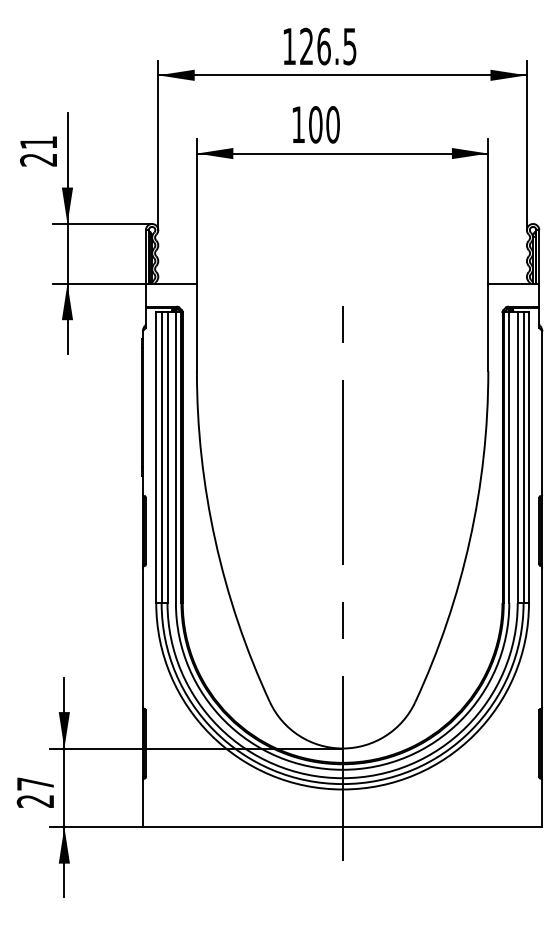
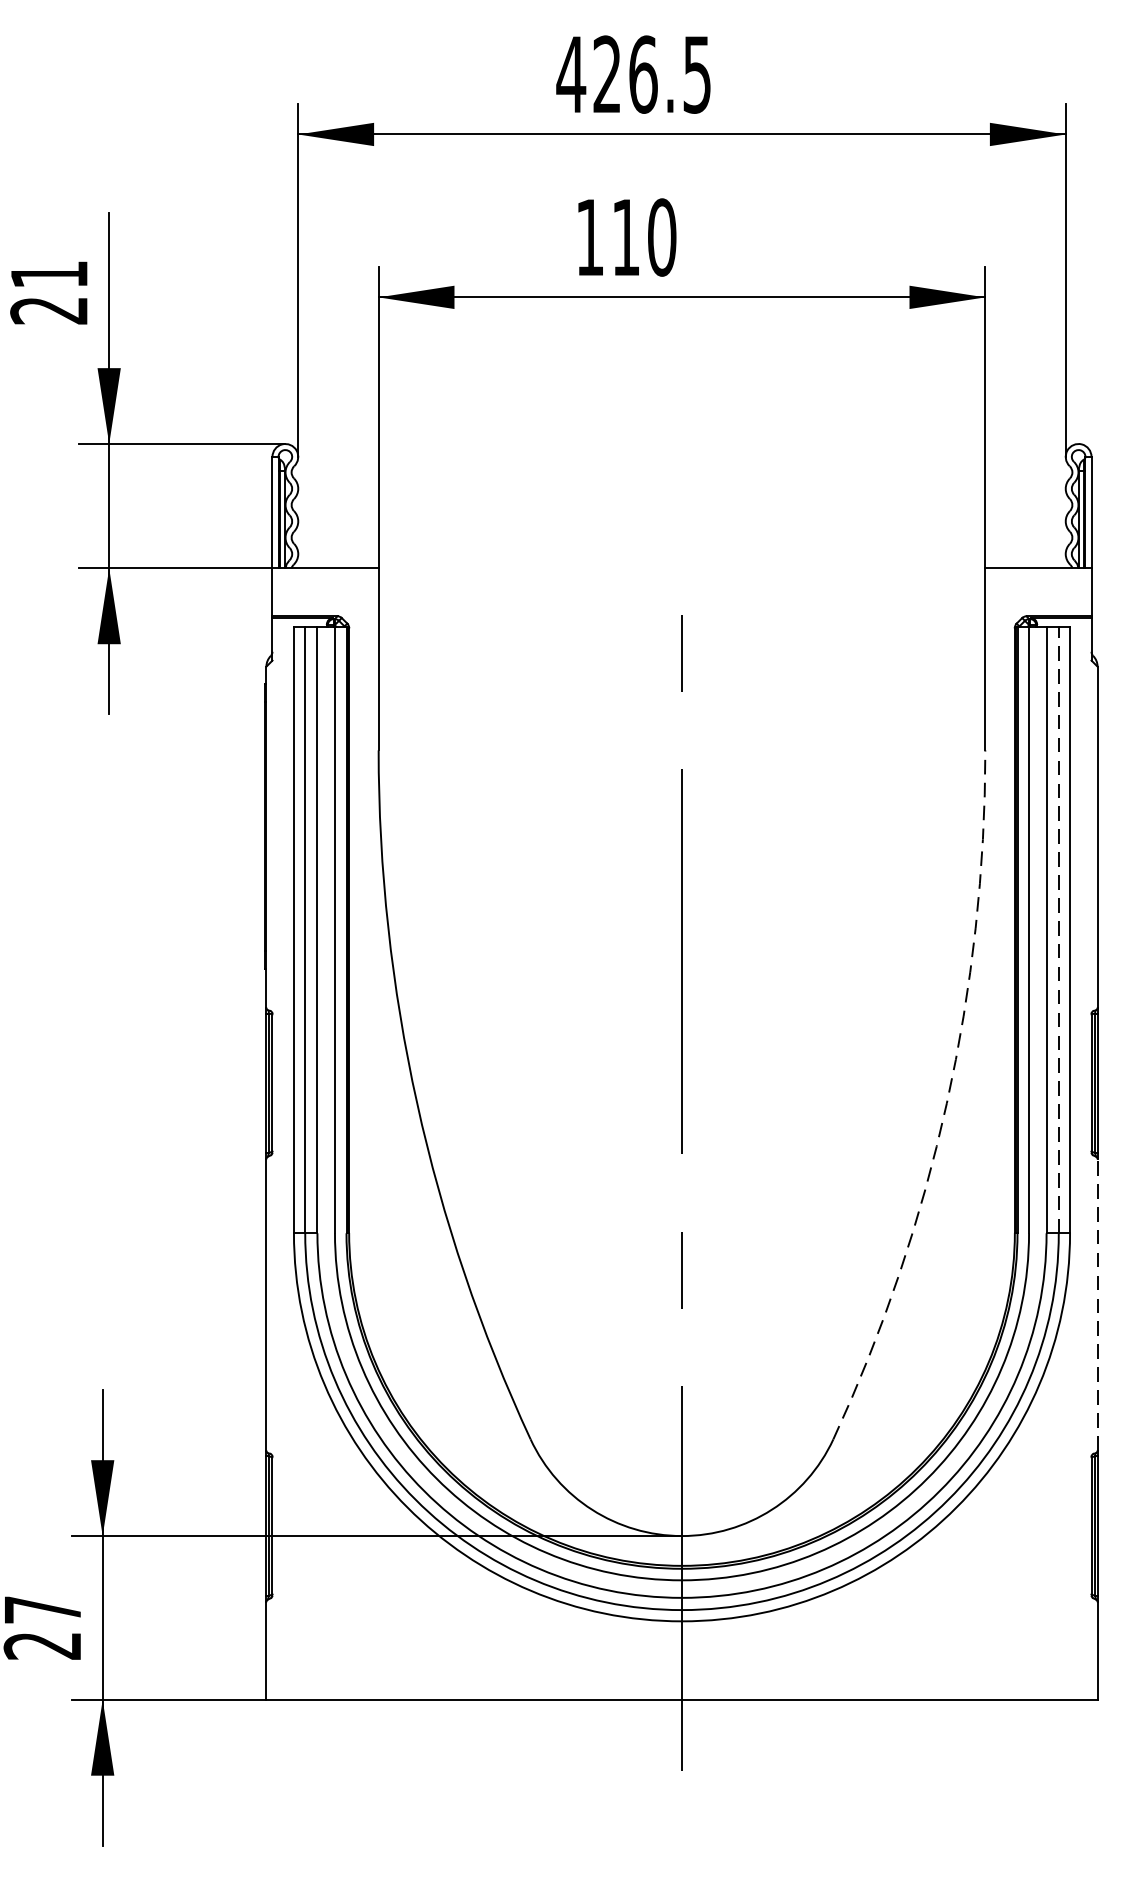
text: (289, 46) -> (571, 74), 126.5 -> 426.5
text: (315, 124) -> (625, 236), 100 -> 110
line: (523, 457) -> (1058, 930), solid -> dashed
arc: (469, 540) -> (946, 1102), solid -> dashed
line: (542, 637) -> (1098, 1304), solid -> dashed

